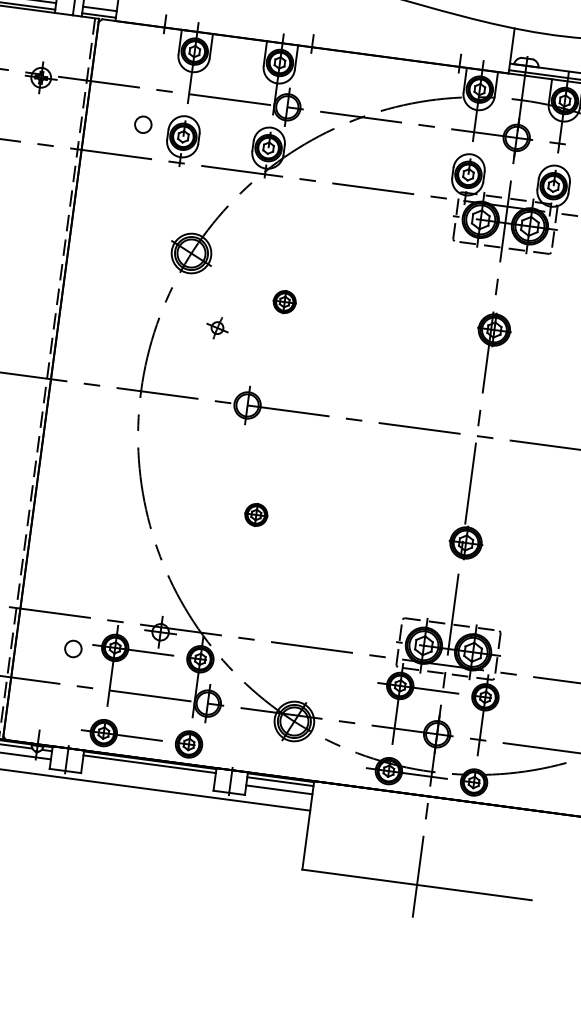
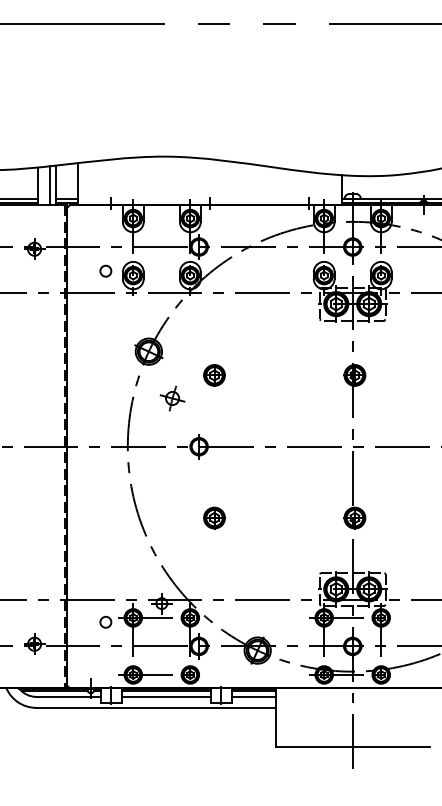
part: (284, 302) -> (214, 375), size x1.43
part: (217, 328) -> (172, 398), size x1.67
part: (256, 514) -> (214, 517), size x1.43
line: (147, 771) -> (165, 696), added

